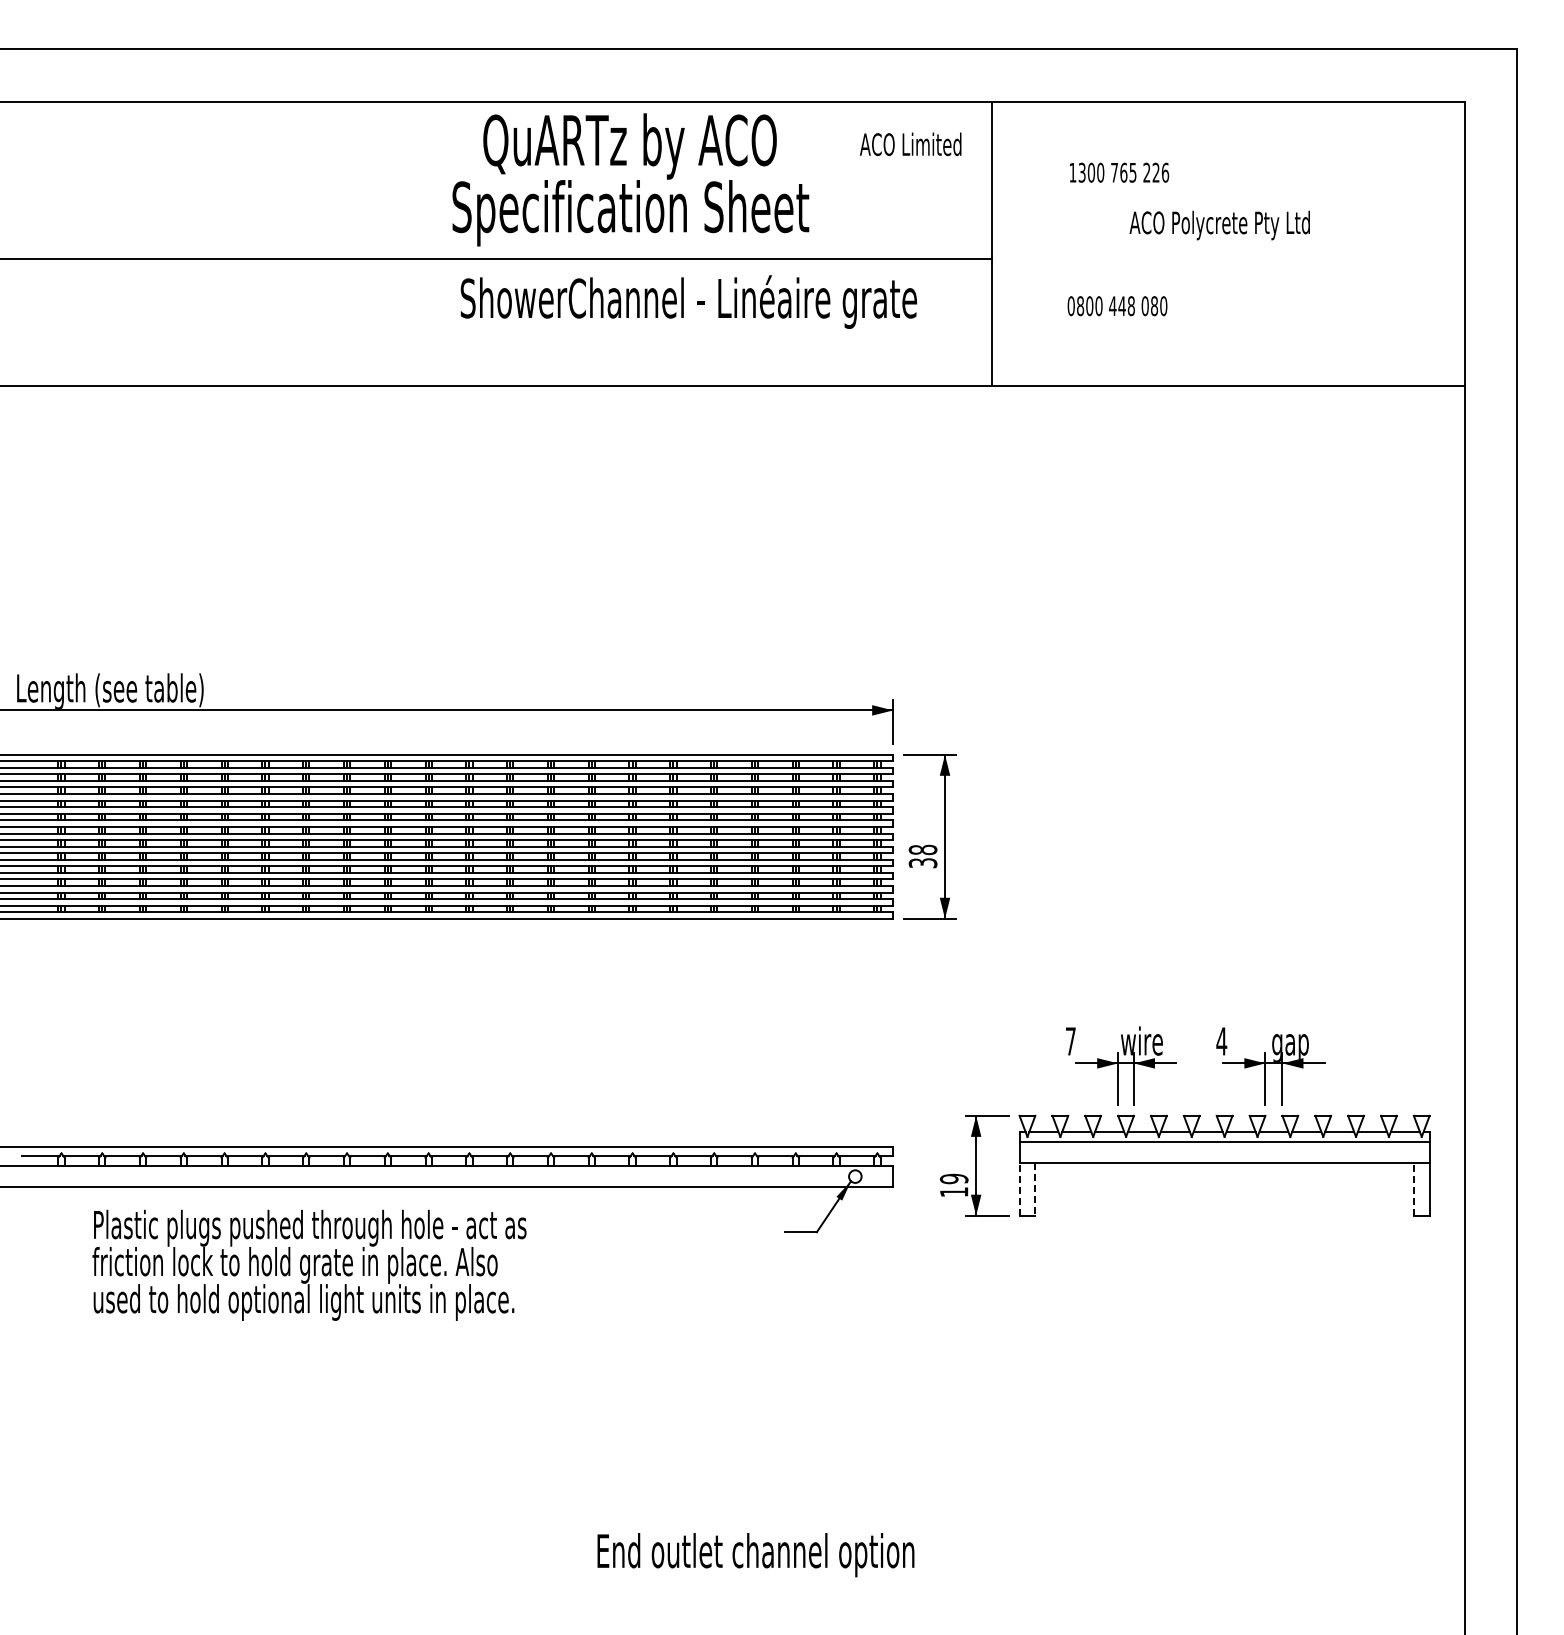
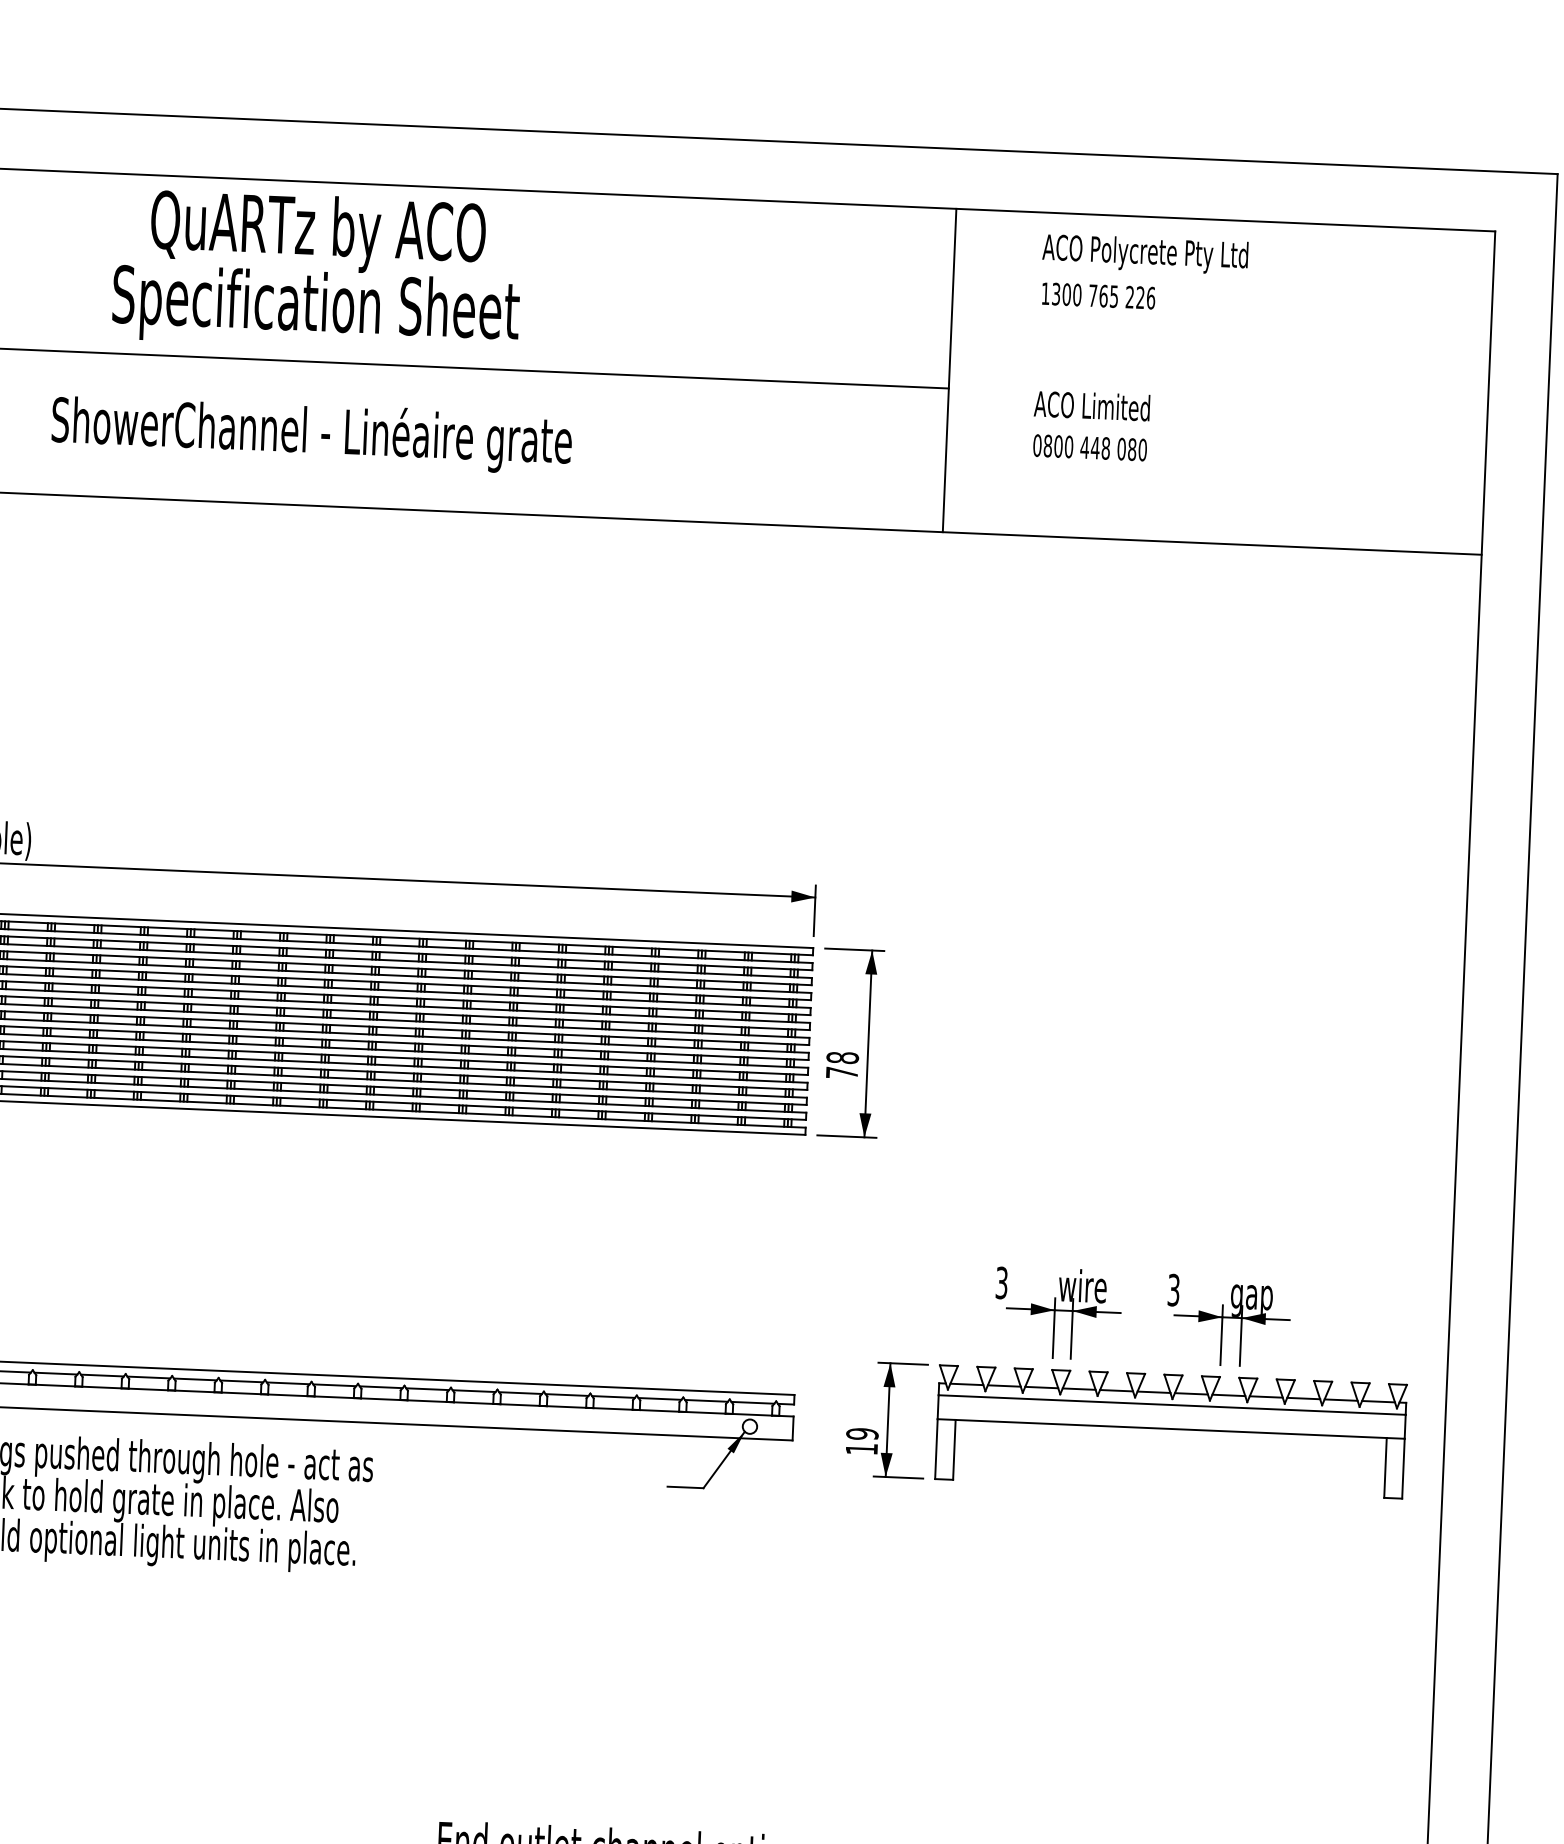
text: (910, 144) -> (1091, 406), moved
text: (630, 179) -> (317, 270), moved
text: (1219, 225) -> (1144, 254), moved
text: (688, 301) -> (311, 433), moved
text: (922, 863) -> (841, 1073), 38 -> 78
text: (1070, 1041) -> (1001, 1283), 7 -> 3
text: (1221, 1041) -> (1173, 1290), 4 -> 3
line: (1019, 1188) -> (936, 1448), dashed -> solid
line: (1413, 1188) -> (1385, 1466), dashed -> solid
line: (1035, 1189) -> (954, 1449), dashed -> solid

